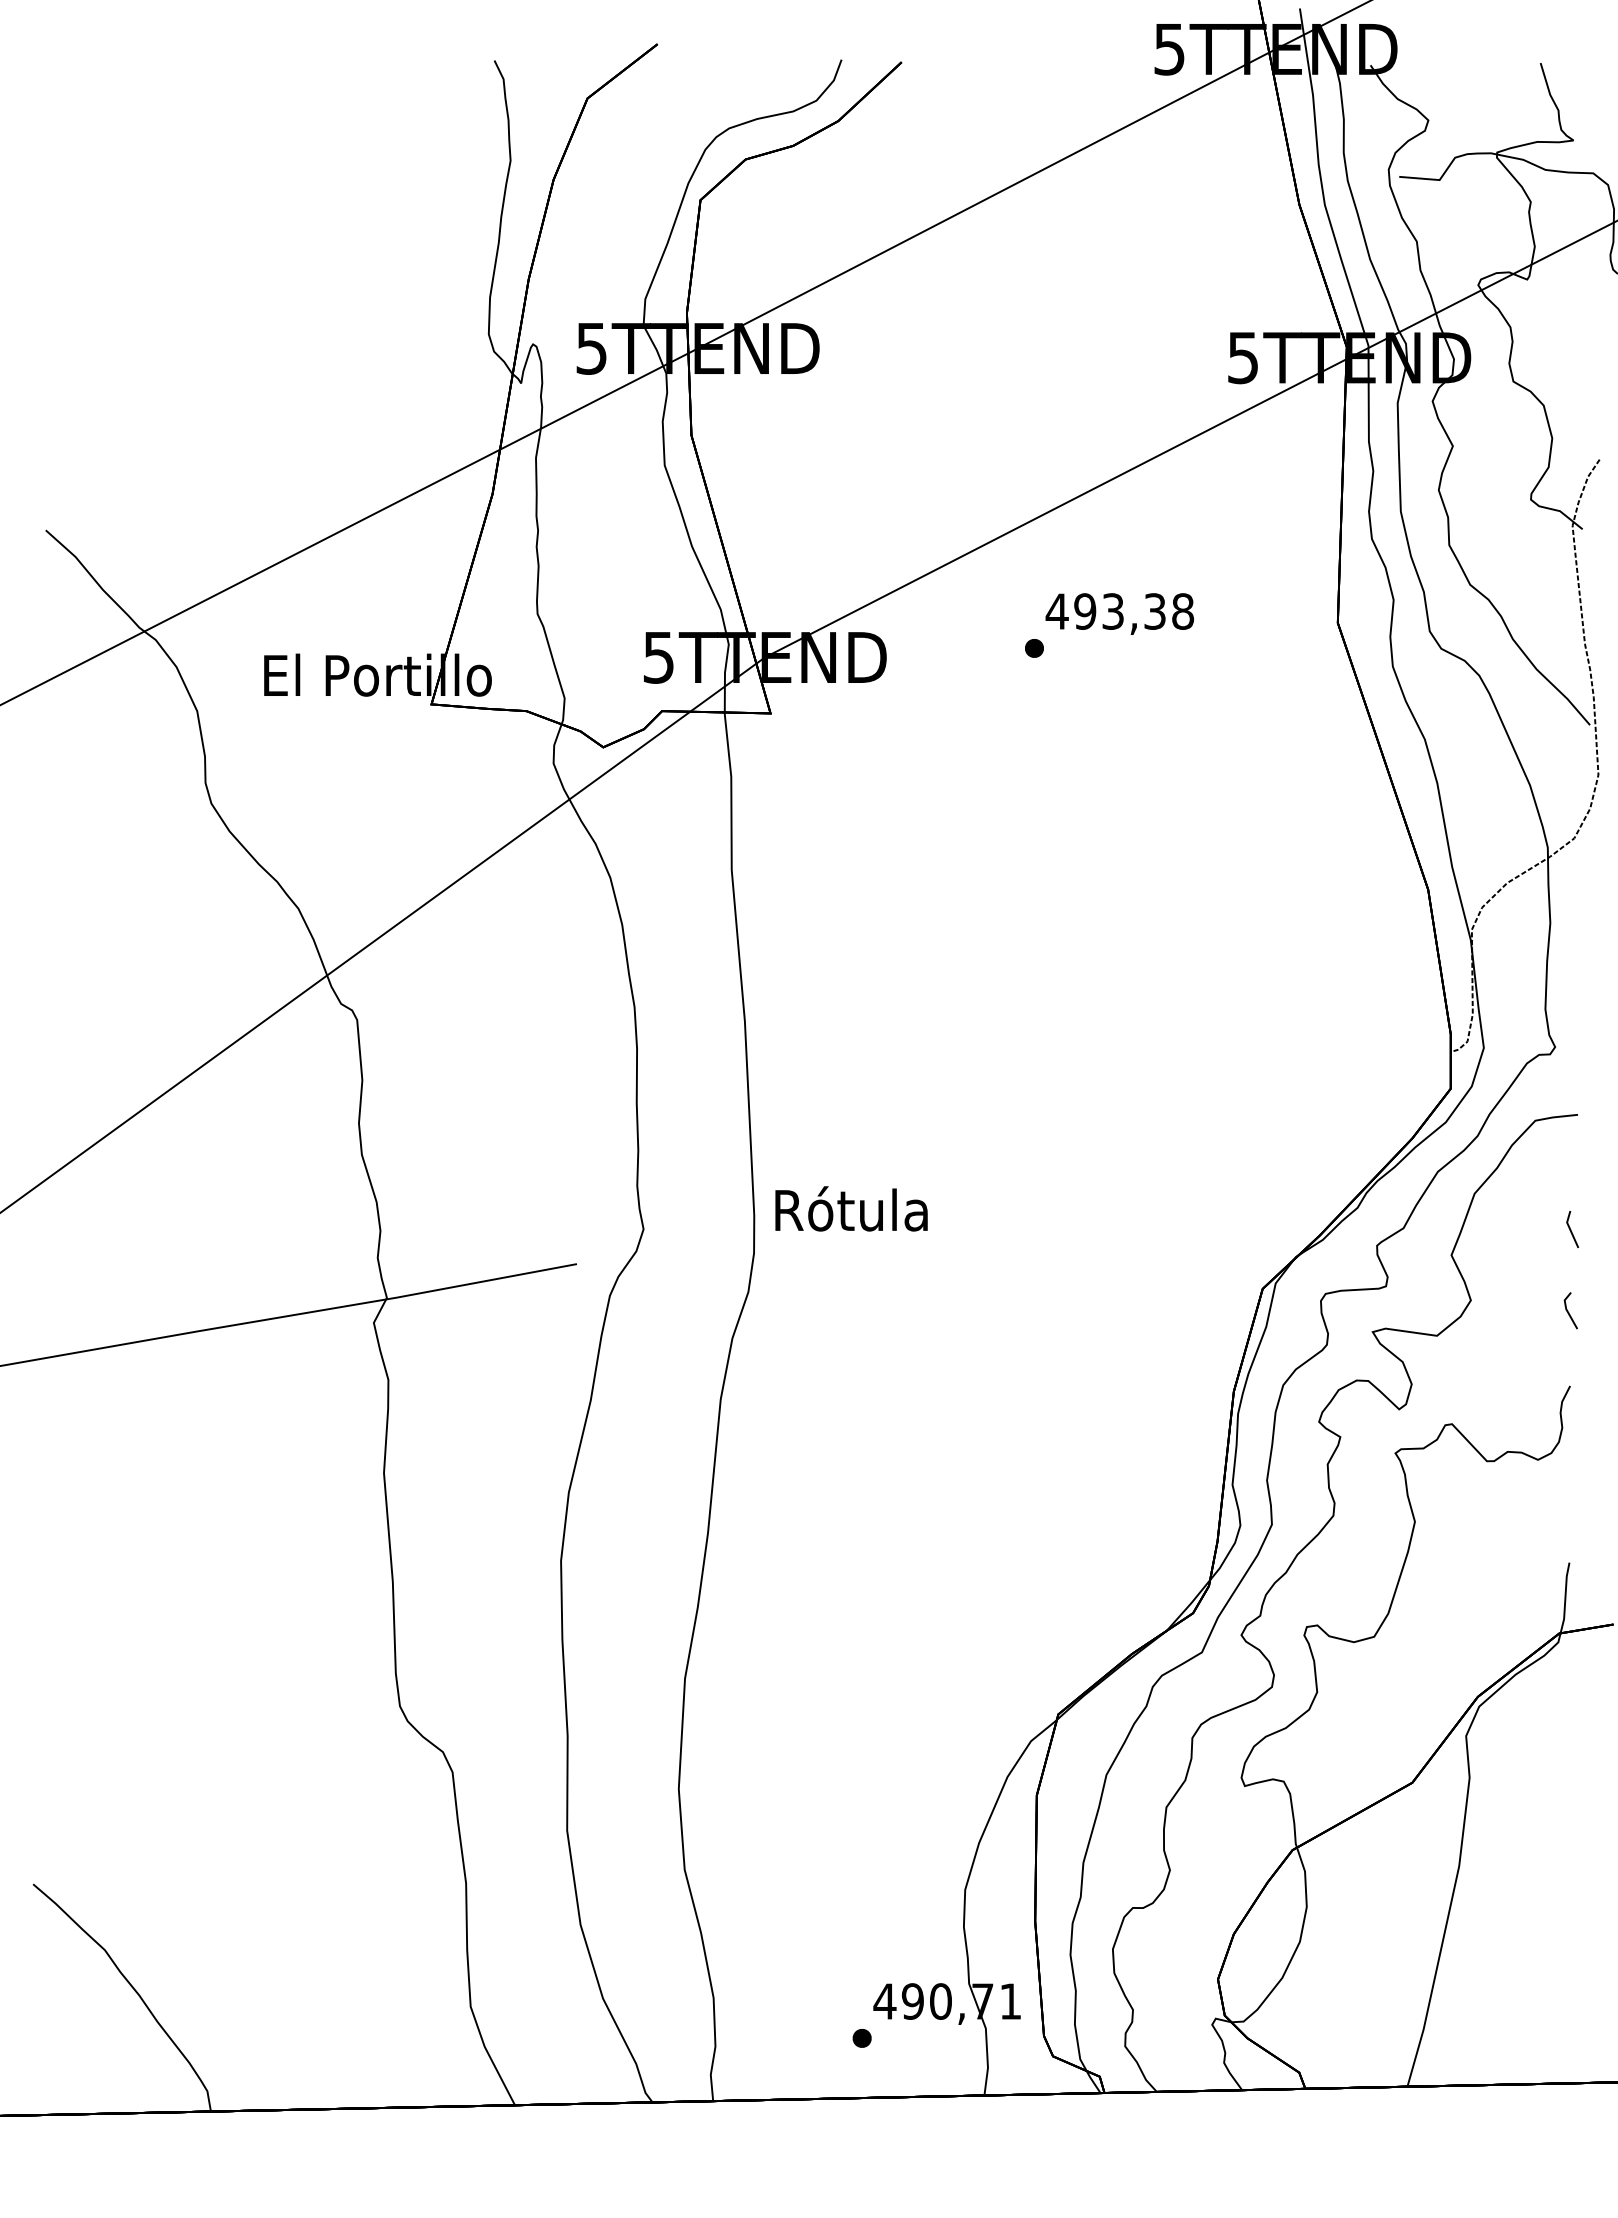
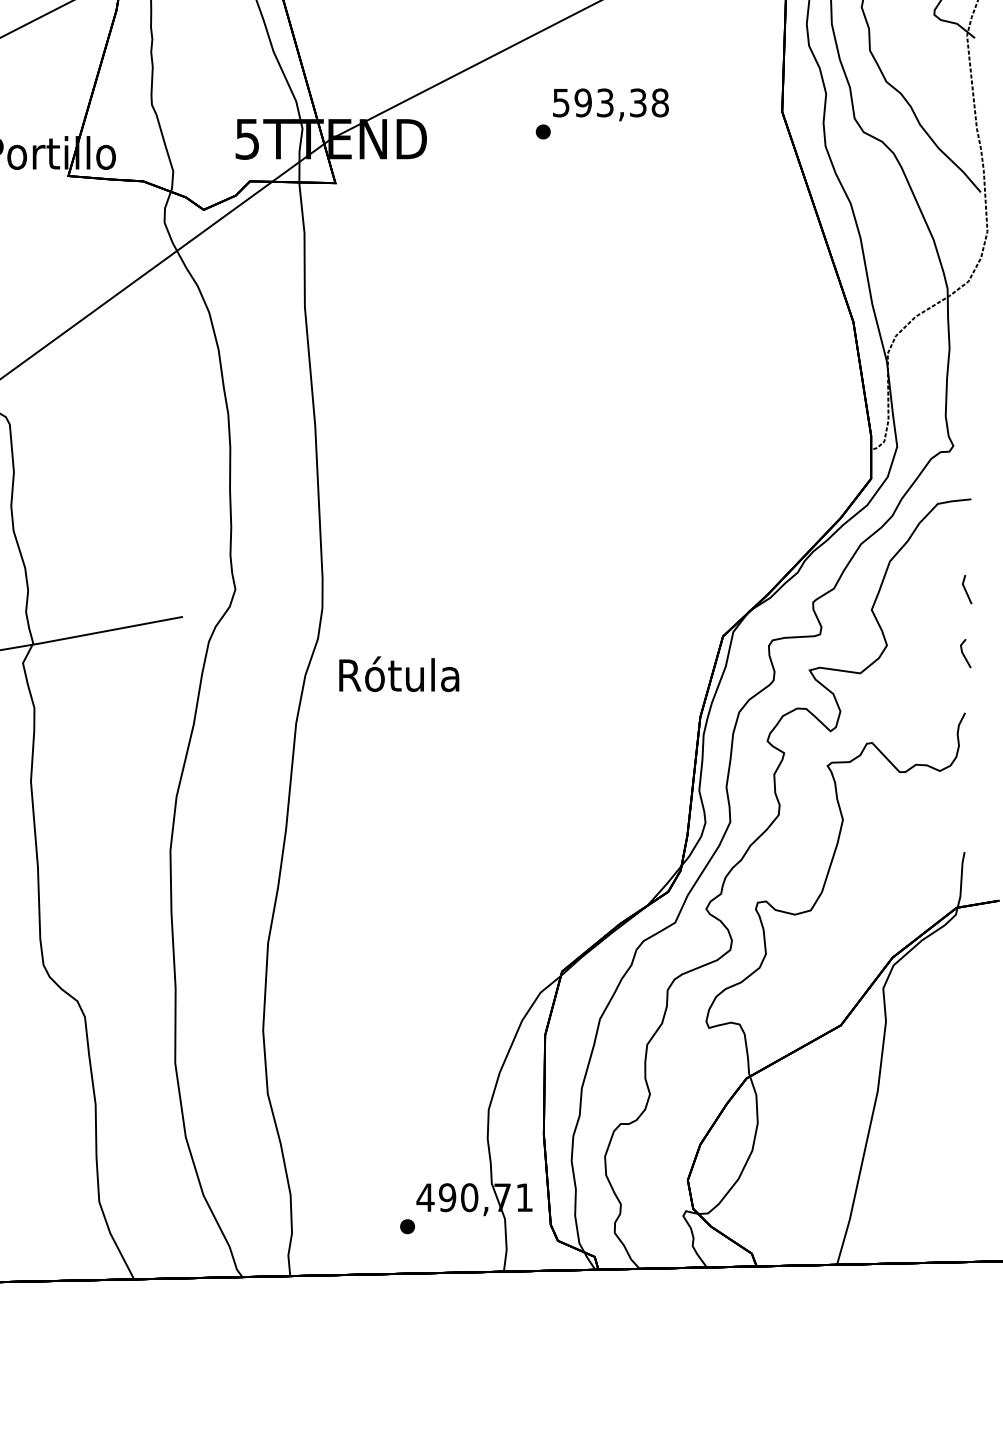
text: (1056, 611) -> (560, 102), 493,38 -> 593,38
text: (851, 1208) -> (399, 673), moved

